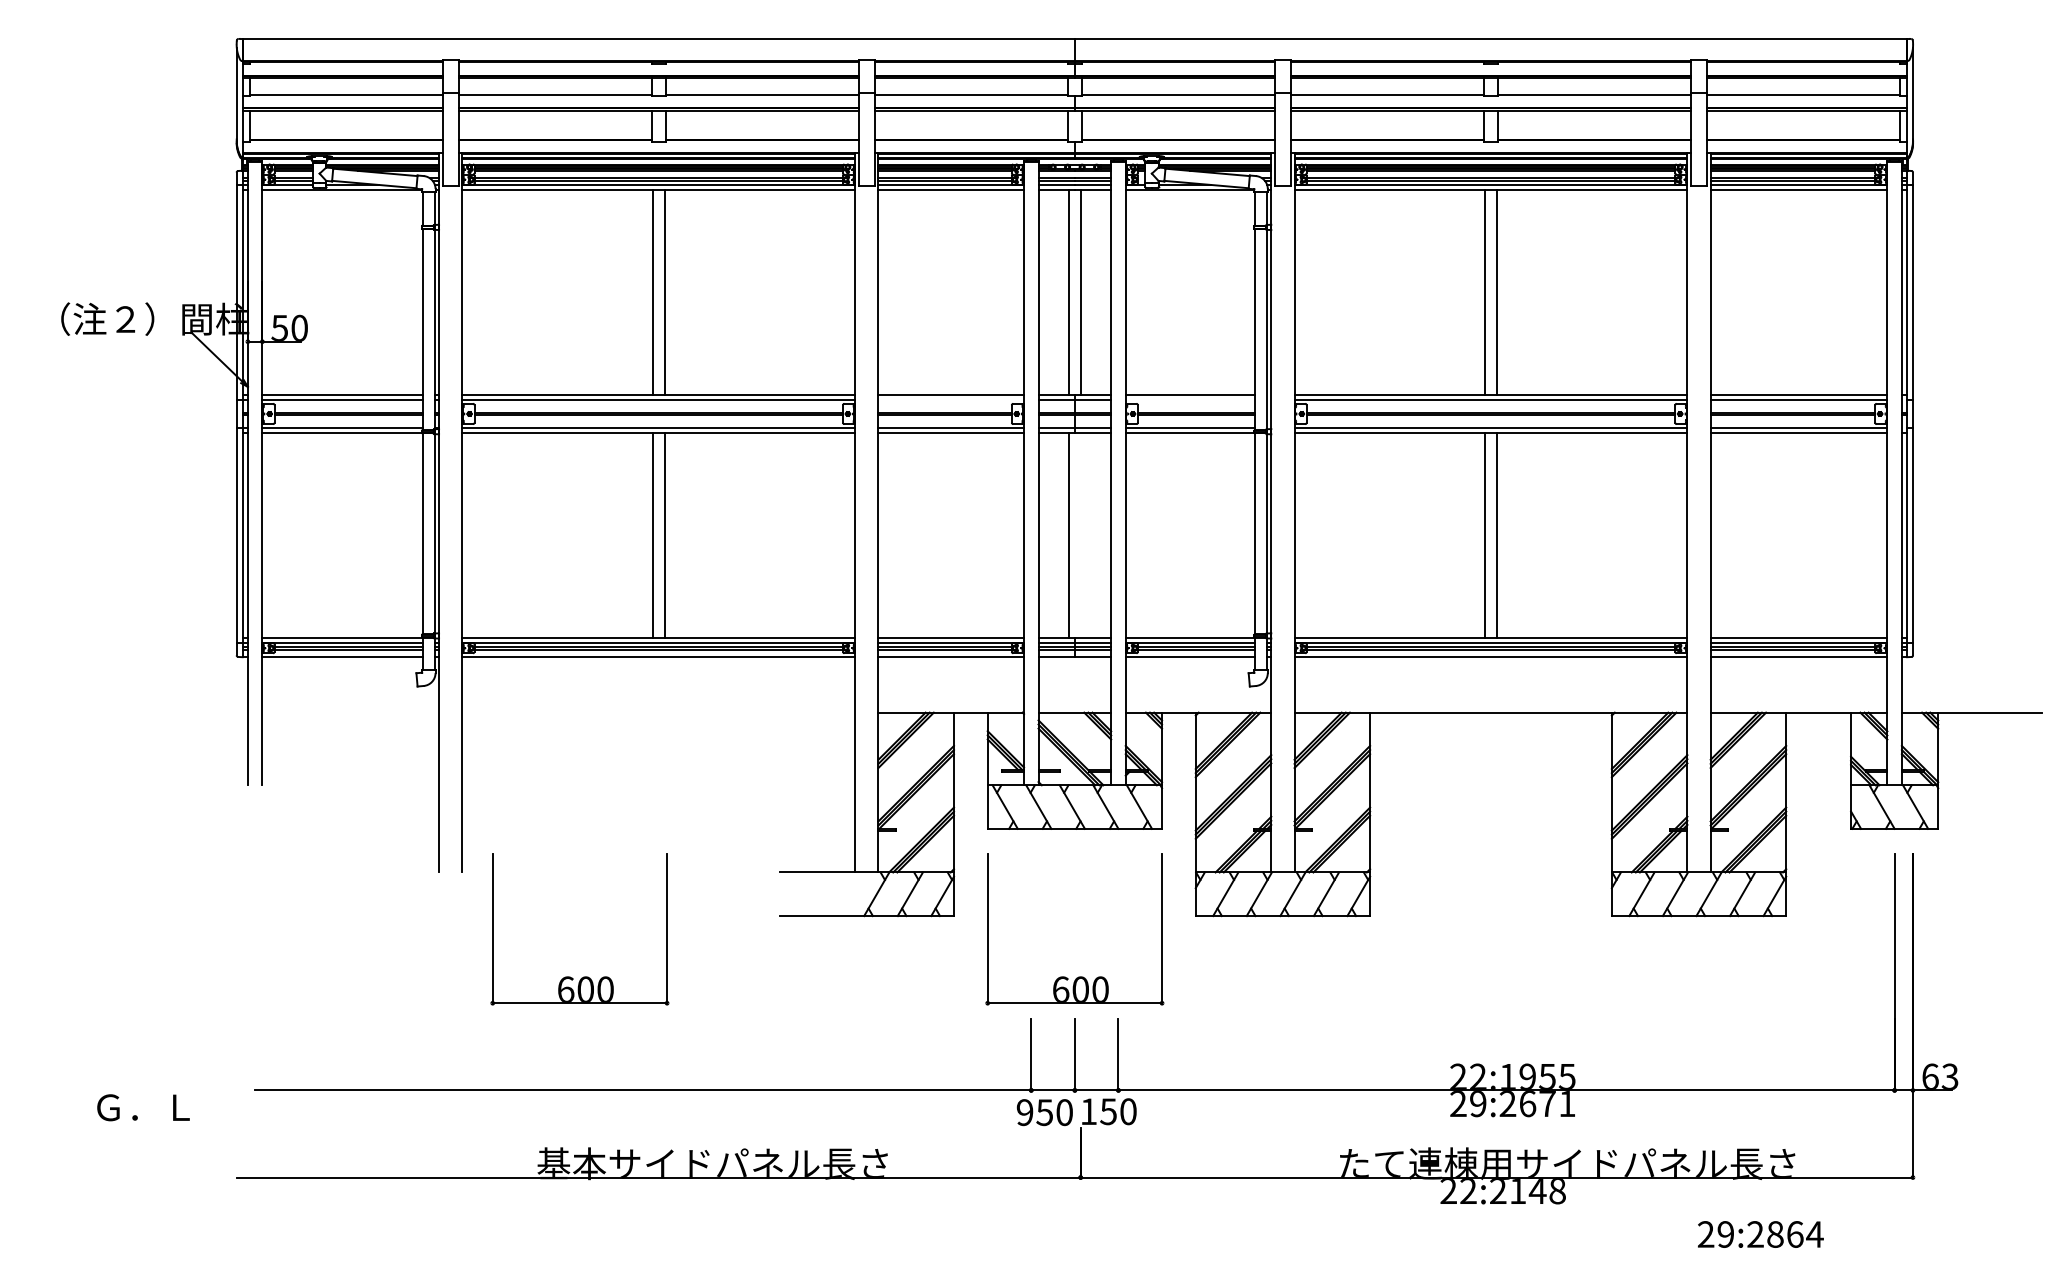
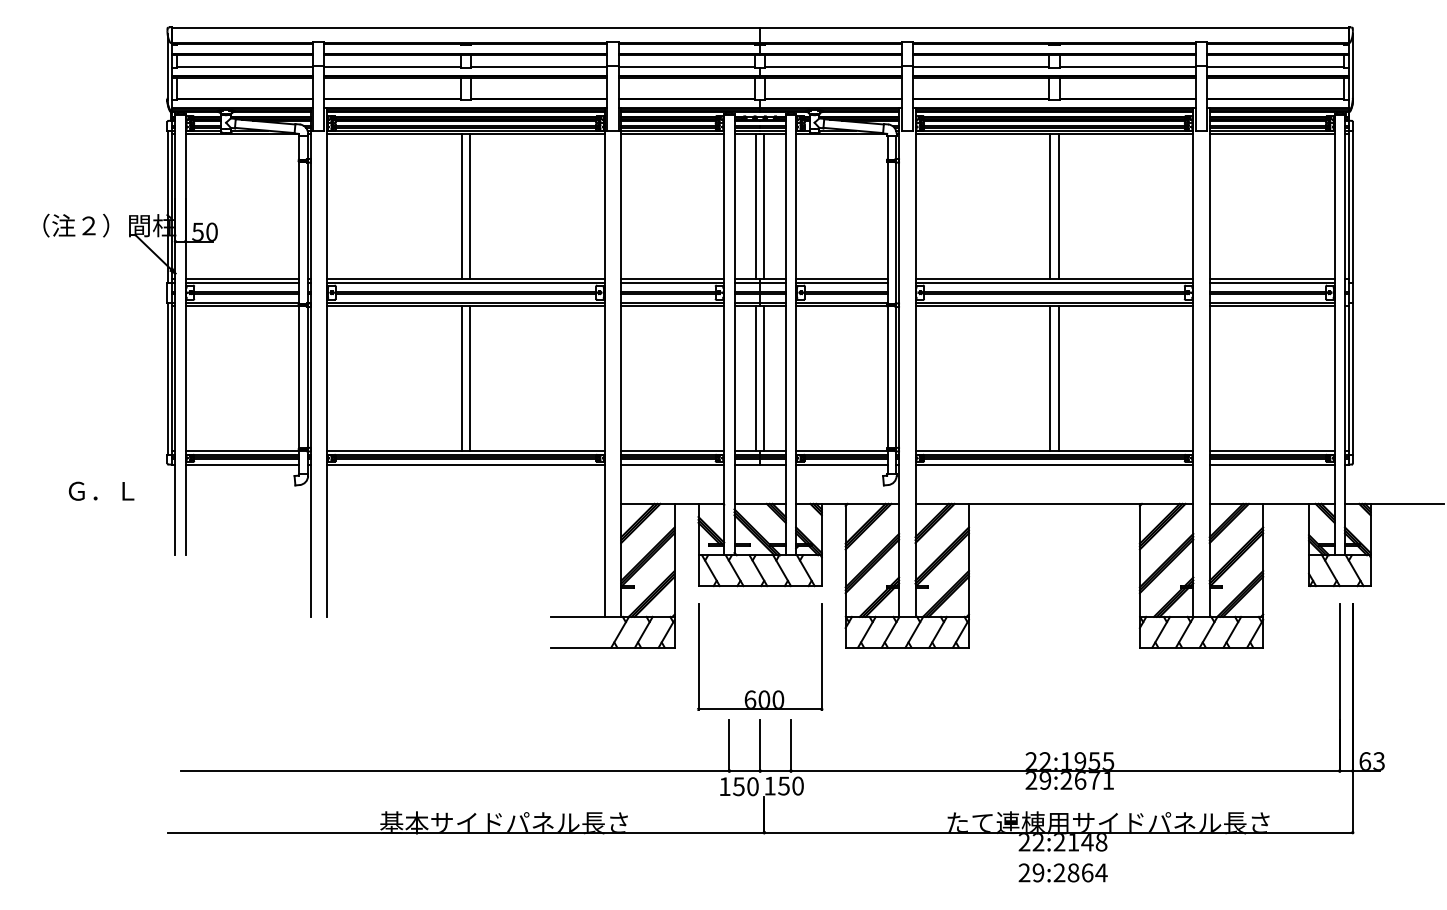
line: (950, 399) -> (672, 282), added
line: (1189, 399) -> (841, 282), added
line: (1080, 535) -> (764, 378), added
part: (583, 976) -> (412, 690), removed
text: (143, 1106) -> (101, 490), moved
text: (1024, 1112) -> (724, 786), 950 -> 150
text: (1759, 1233) -> (1062, 872), moved

